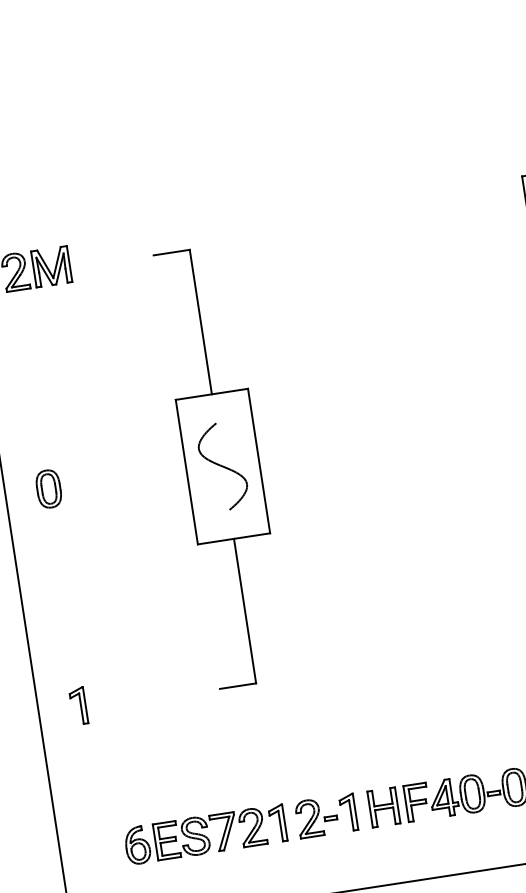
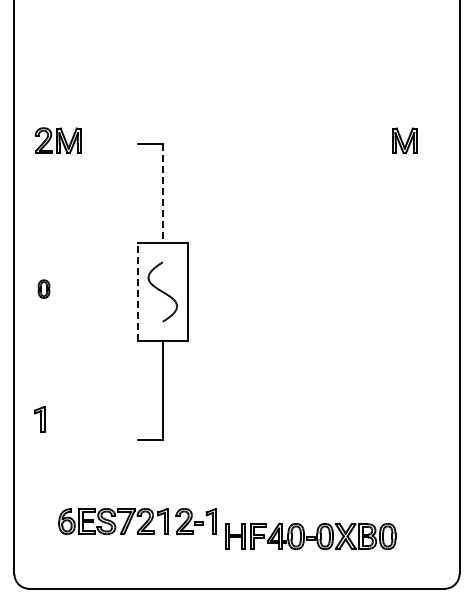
line: (200, 322) -> (162, 193), solid -> dashed
line: (187, 471) -> (138, 291), solid -> dashed
part: (47, 488) -> (43, 288), size x0.7
part: (78, 706) -> (39, 419), moved
part: (240, 829) -> (137, 521), moved

